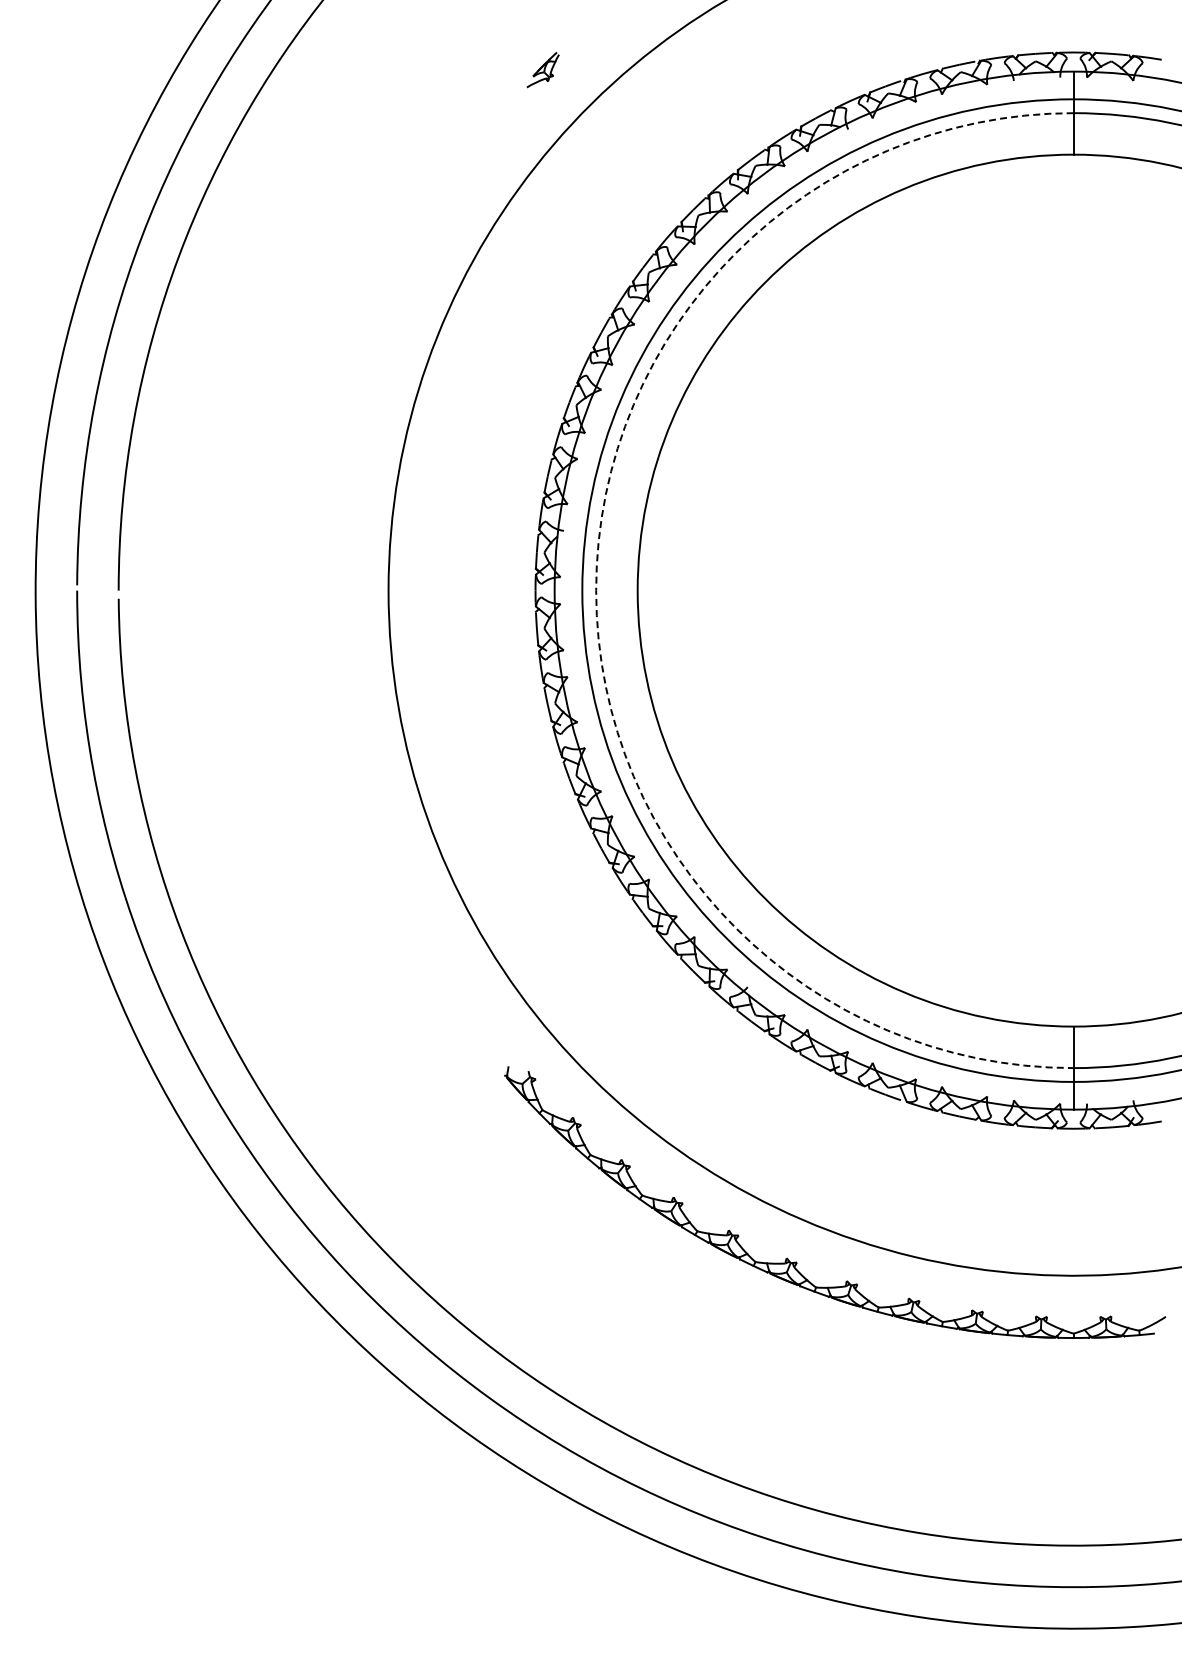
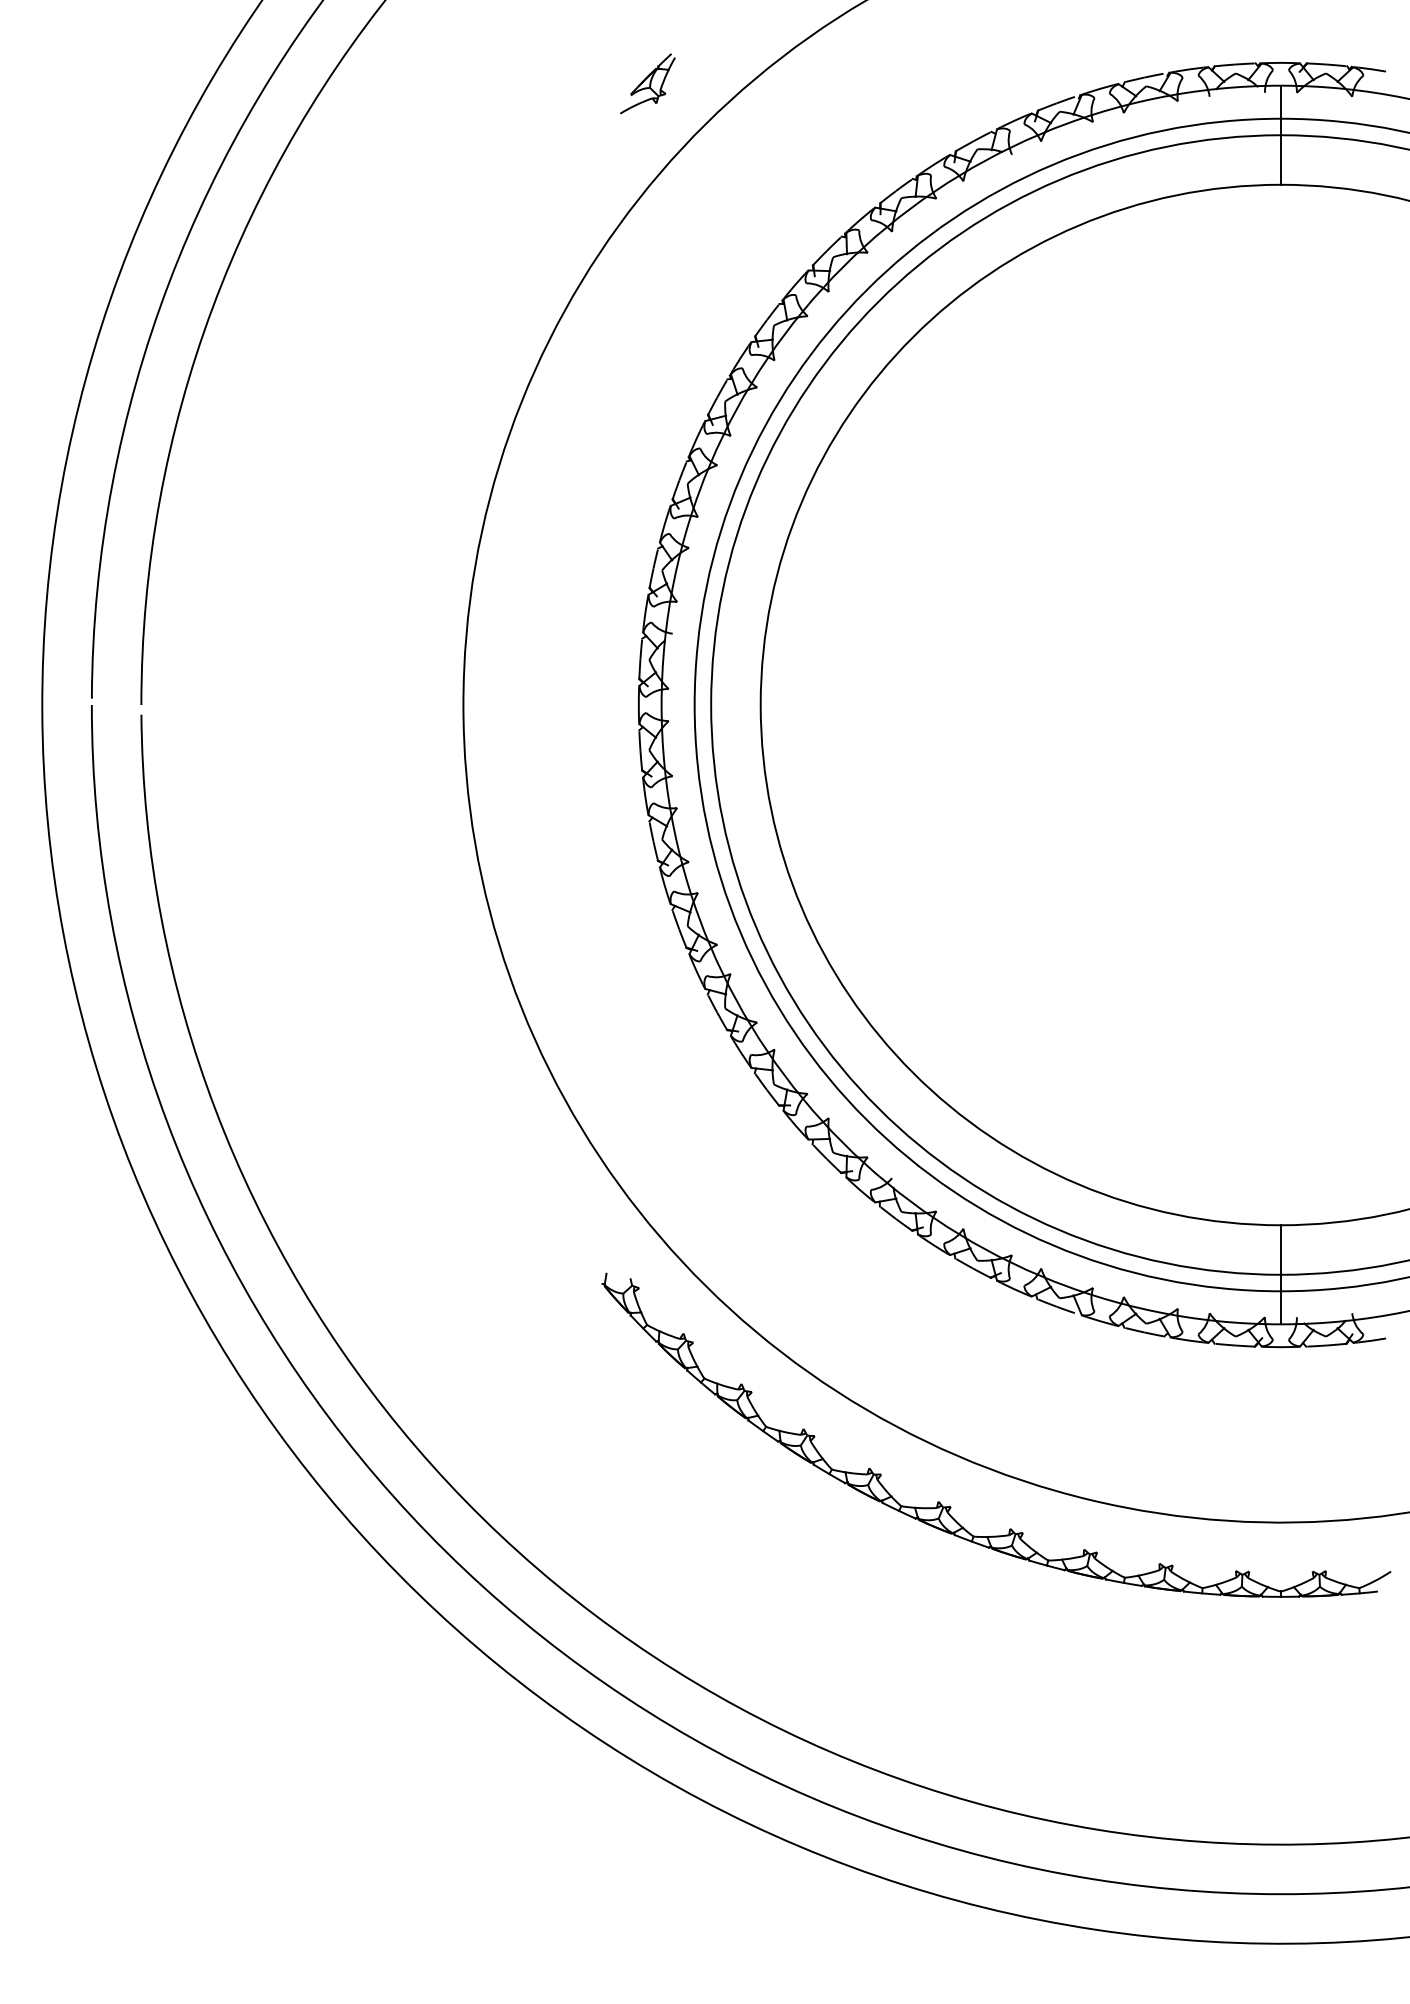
part: (542, 69) -> (647, 83), size x1.43
arc: (596, 590) -> (711, 704), dashed -> solid

